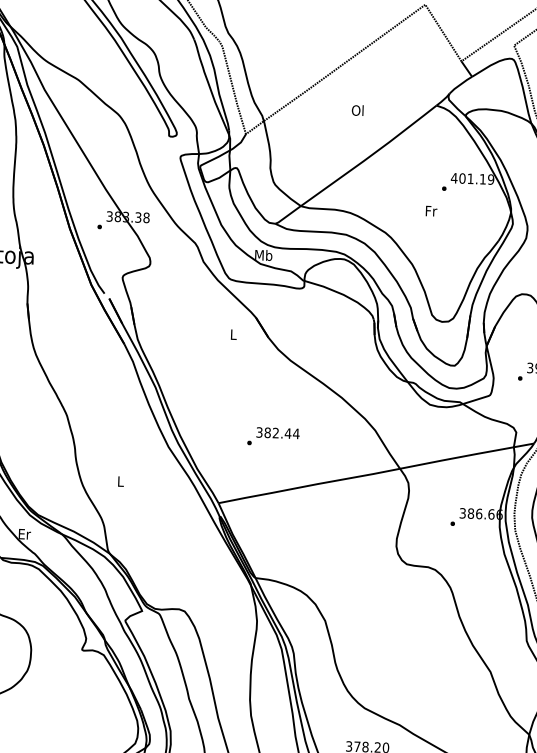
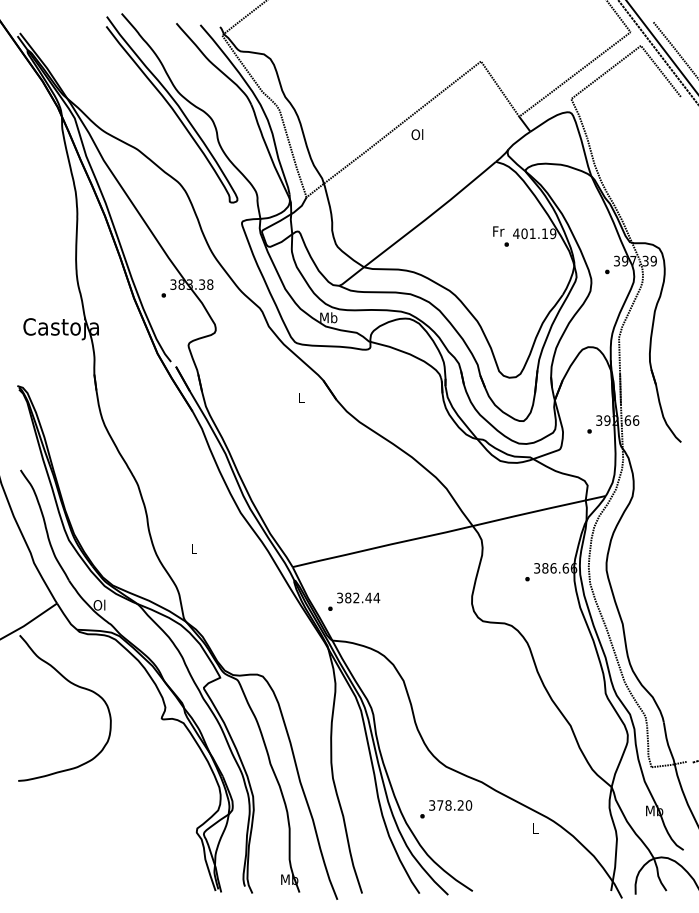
text: (357, 110) -> (417, 134), moved
text: (431, 211) -> (498, 231), moved
text: (273, 436) -> (354, 601), moved
text: (24, 533) -> (99, 604), Er -> Ol

